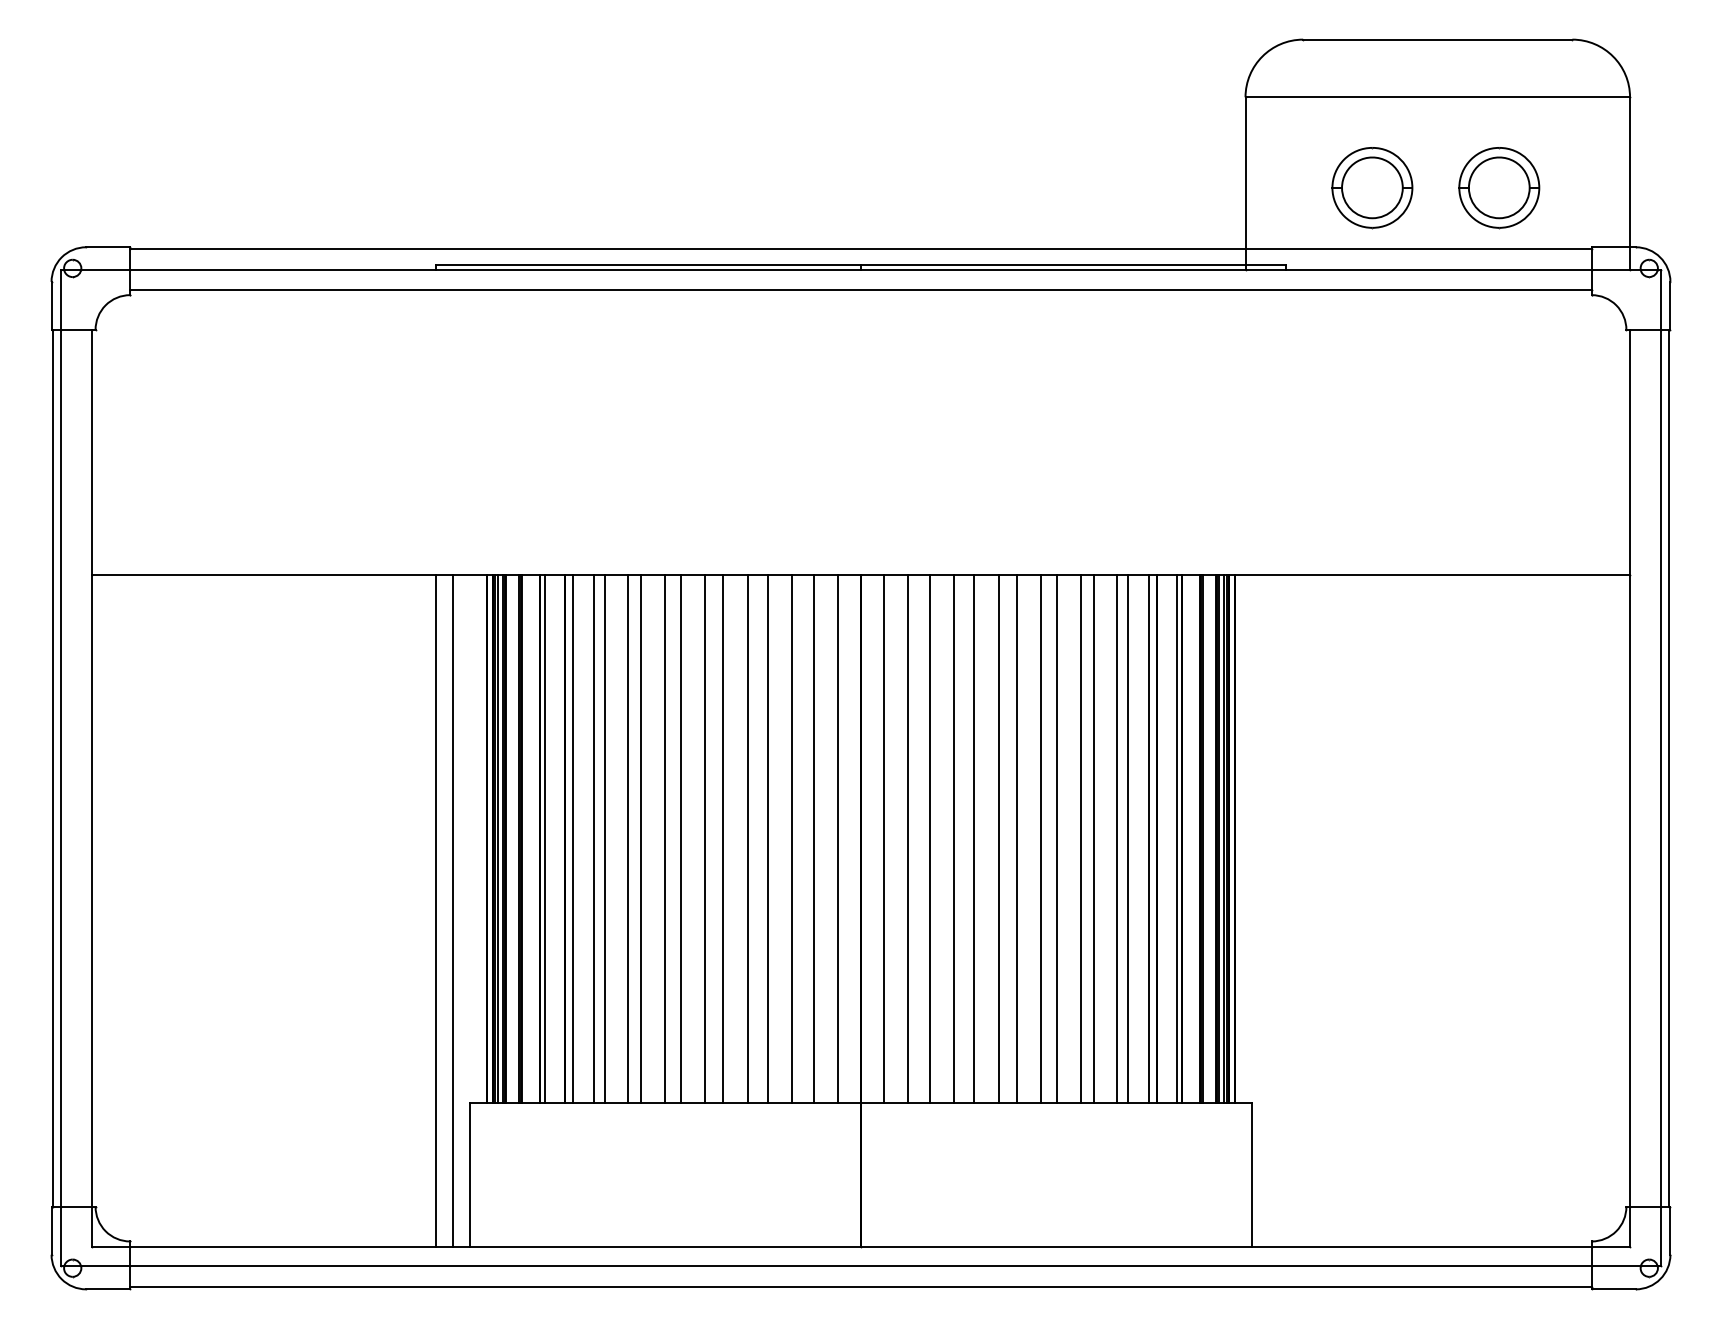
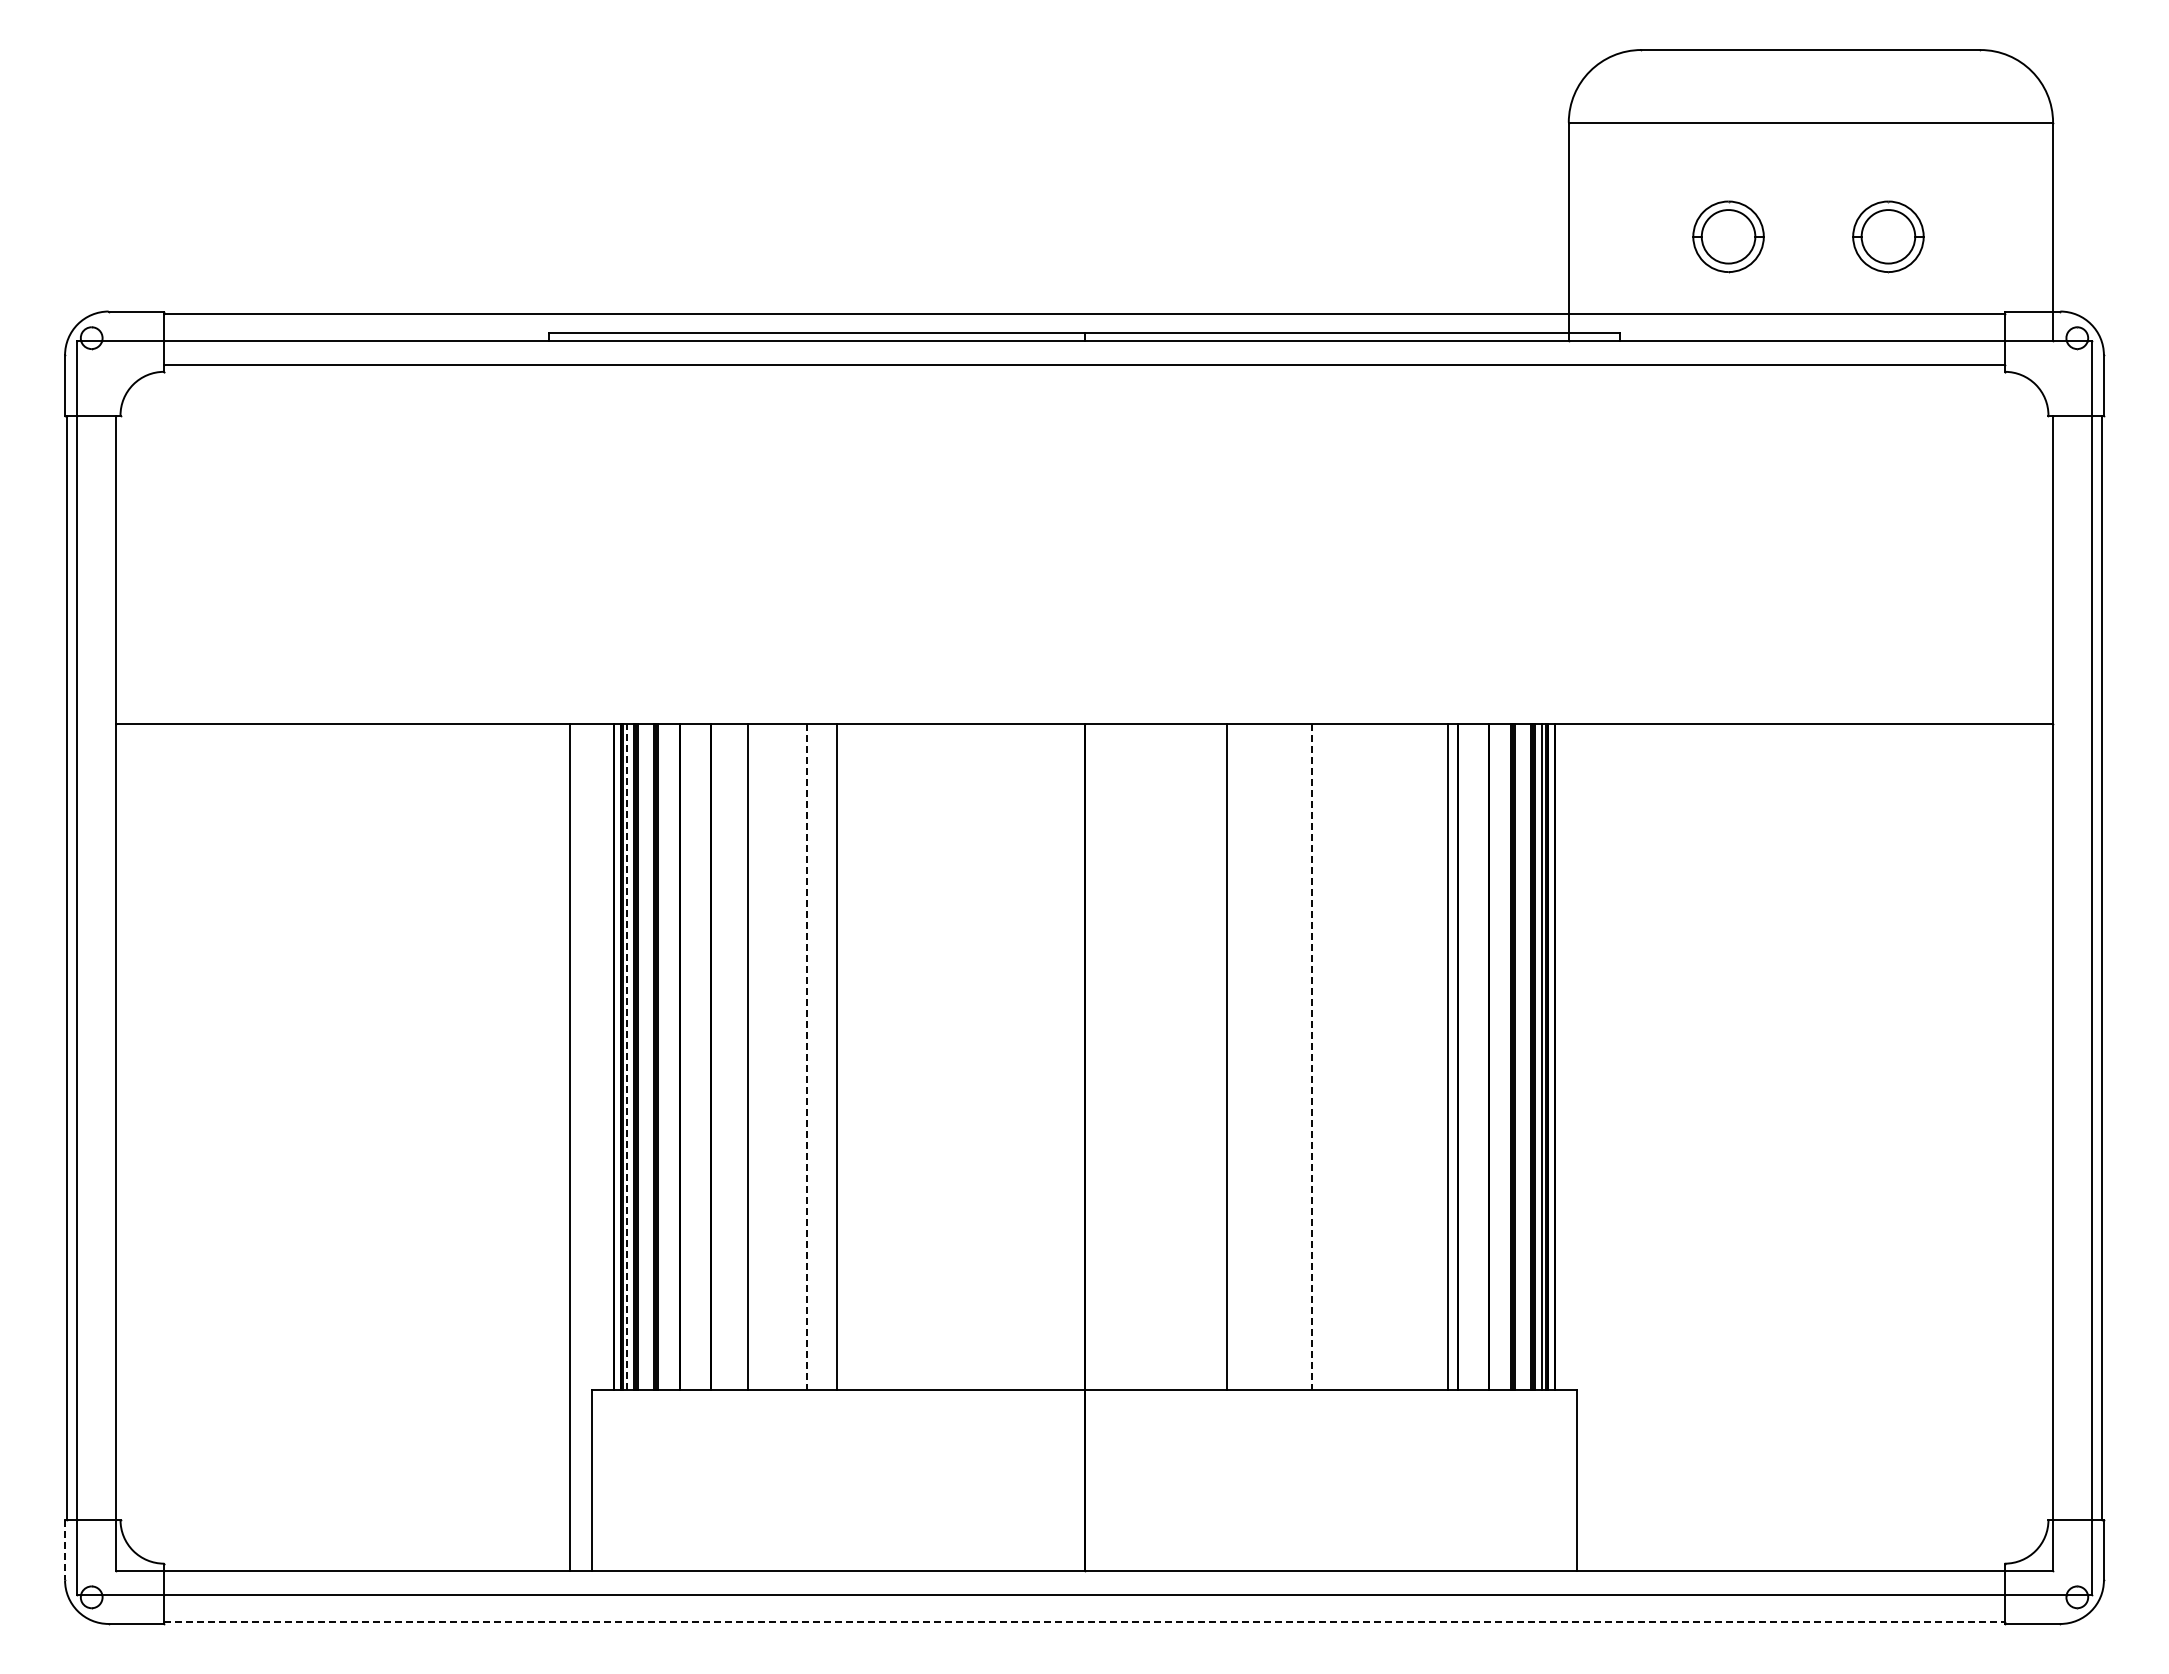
part: (1372, 187) -> (1728, 236), size x0.7
part: (1499, 187) -> (1888, 236), size x0.7
line: (498, 838) -> (627, 1056), solid -> dashed
line: (544, 838) -> (686, 1056), removed
line: (572, 838) -> (721, 1056), removed
line: (604, 838) -> (761, 1056), removed
line: (627, 838) -> (790, 1056), removed
line: (641, 838) -> (807, 1056), solid -> dashed
line: (680, 838) -> (857, 1056), removed
line: (705, 838) -> (888, 1056), removed
line: (722, 838) -> (910, 1056), removed
line: (747, 838) -> (941, 1056), removed
line: (768, 838) -> (967, 1056), removed
line: (792, 838) -> (998, 1056), removed
line: (814, 838) -> (1025, 1056), removed
line: (837, 838) -> (1055, 1056), removed
line: (884, 838) -> (1113, 1056), removed
line: (907, 838) -> (1143, 1056), removed
line: (929, 838) -> (1170, 1056), removed
line: (953, 838) -> (1201, 1056), removed
line: (999, 838) -> (1258, 1056), removed
line: (1016, 838) -> (1280, 1056), removed
line: (1041, 838) -> (1311, 1056), solid -> dashed
line: (1057, 838) -> (1331, 1056), removed
line: (1080, 838) -> (1361, 1056), removed
line: (1094, 838) -> (1378, 1056), removed
line: (1117, 838) -> (1407, 1056), removed
line: (1127, 838) -> (1420, 1056), removed
line: (1177, 838) -> (1482, 1056), removed
line: (435, 911) -> (548, 1147), removed
line: (51, 1231) -> (65, 1550), solid -> dashed
line: (861, 1287) -> (1084, 1621), solid -> dashed

